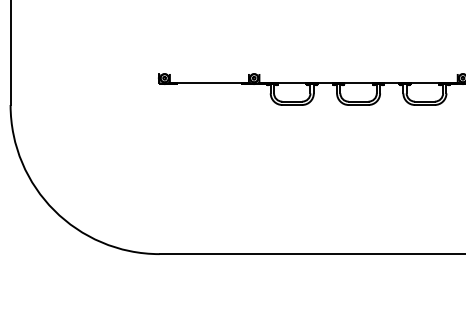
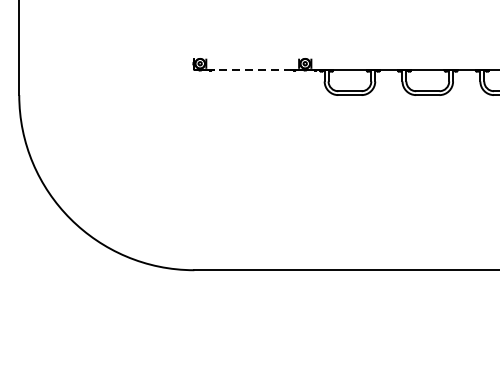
line: (209, 83) -> (252, 69), solid -> dashed

